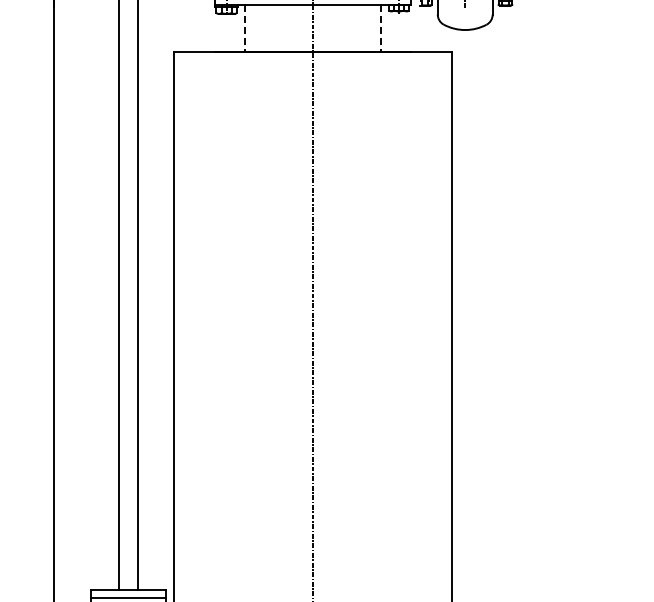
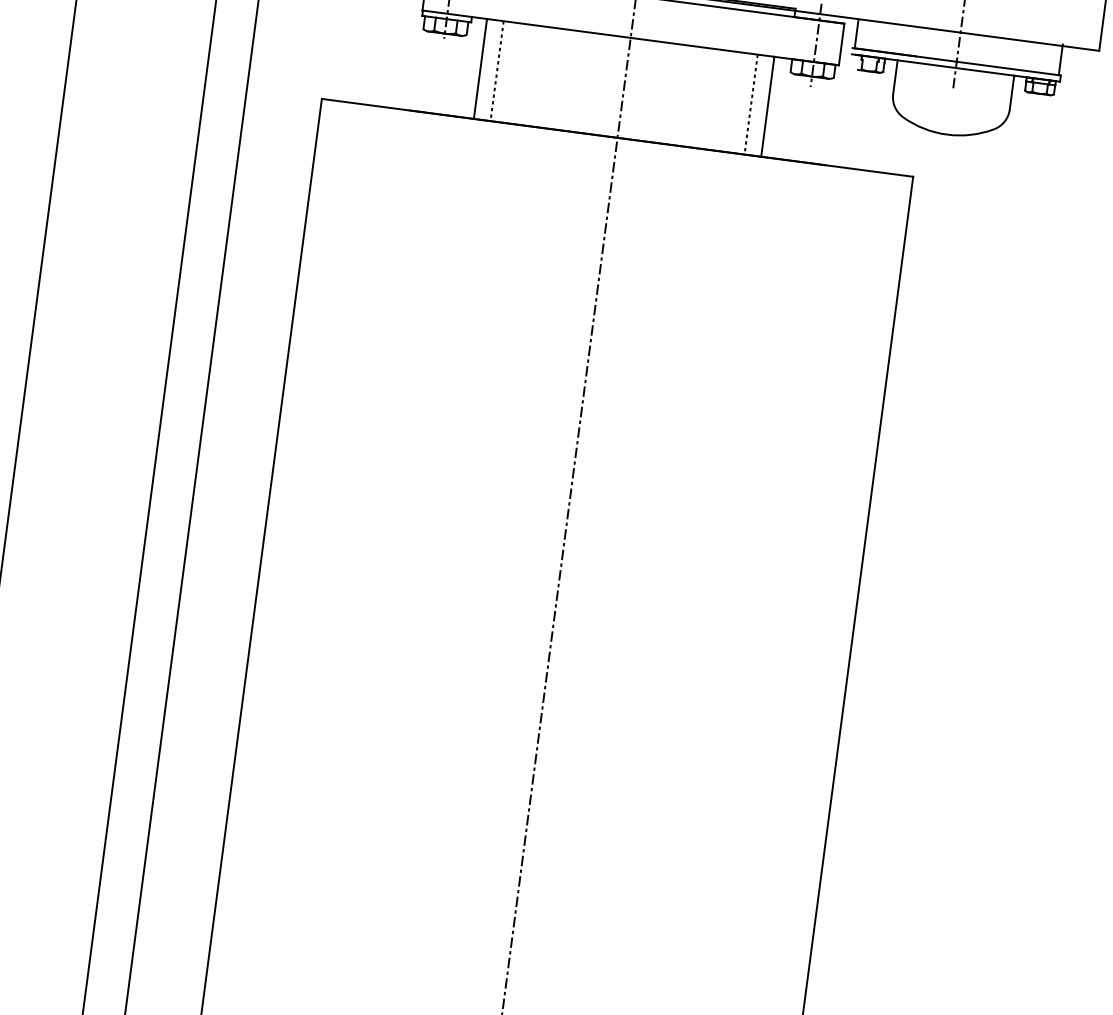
line: (253, 27) -> (498, 70), added
line: (372, 27) -> (750, 103), added
line: (245, 28) -> (480, 69), dashed -> solid
line: (380, 28) -> (767, 107), dashed -> solid

